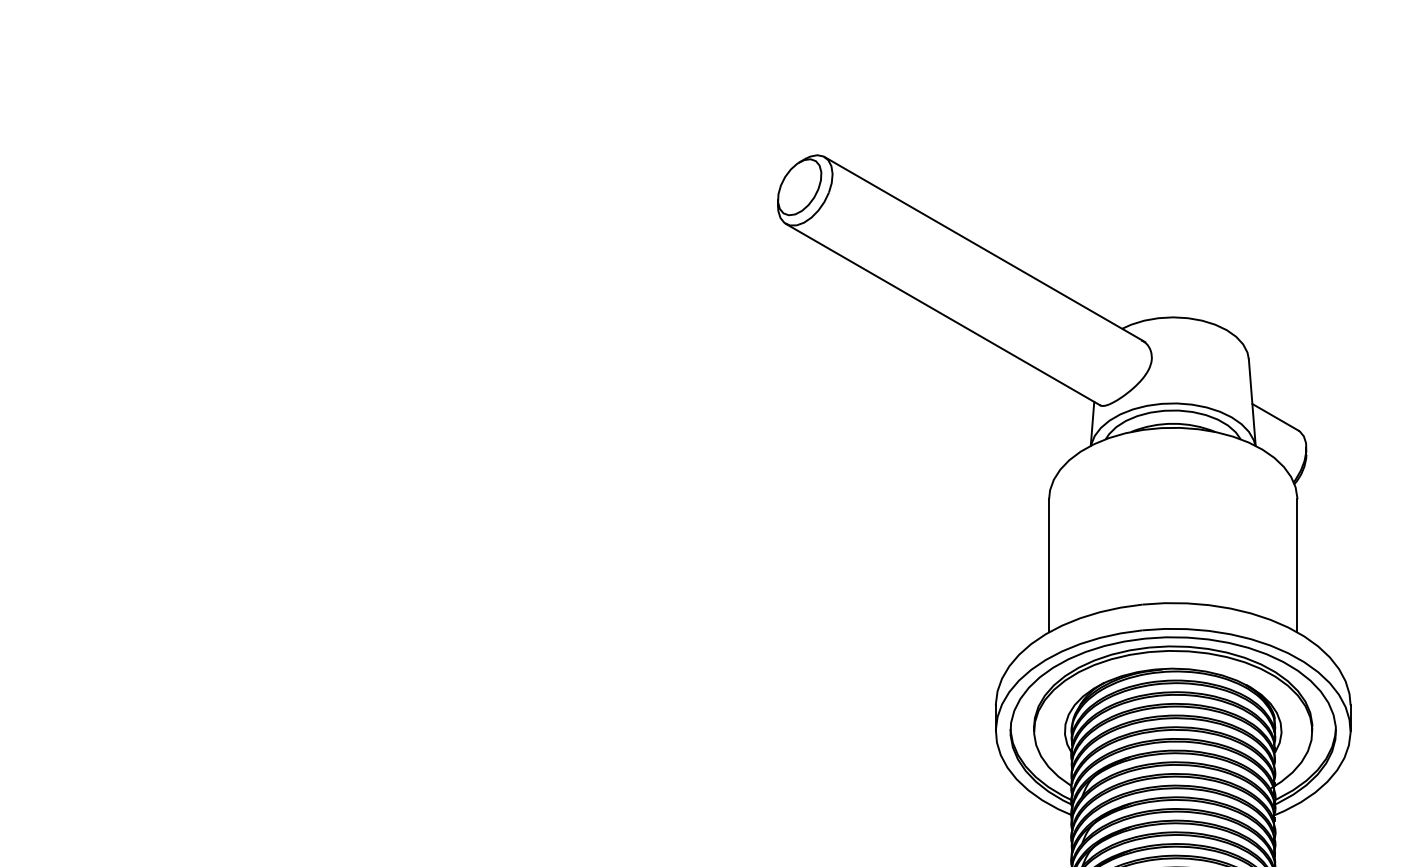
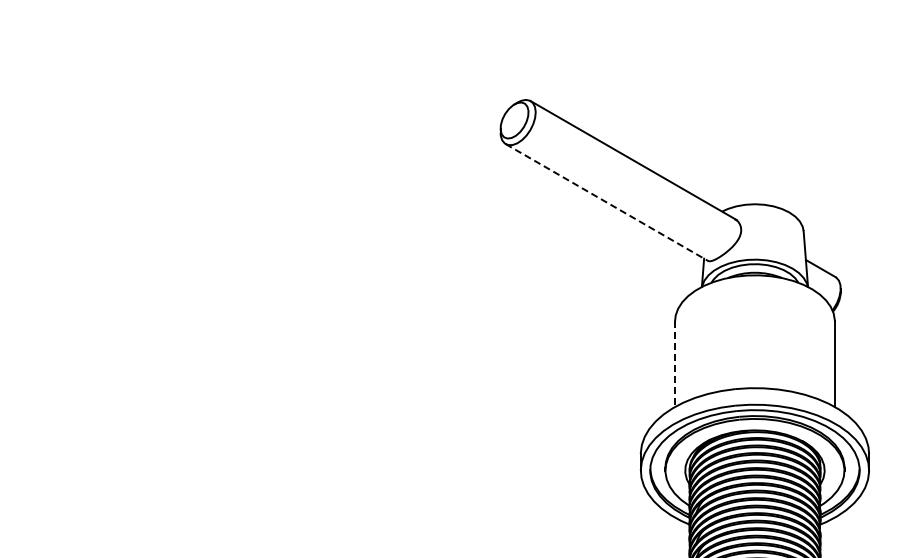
line: (942, 314) -> (606, 202), solid -> dashed
line: (1049, 566) -> (675, 364), solid -> dashed

